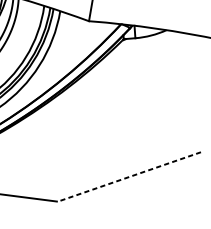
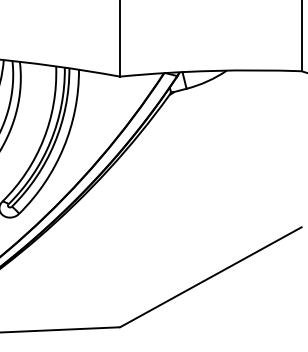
line: (129, 177) -> (210, 277), dashed -> solid

